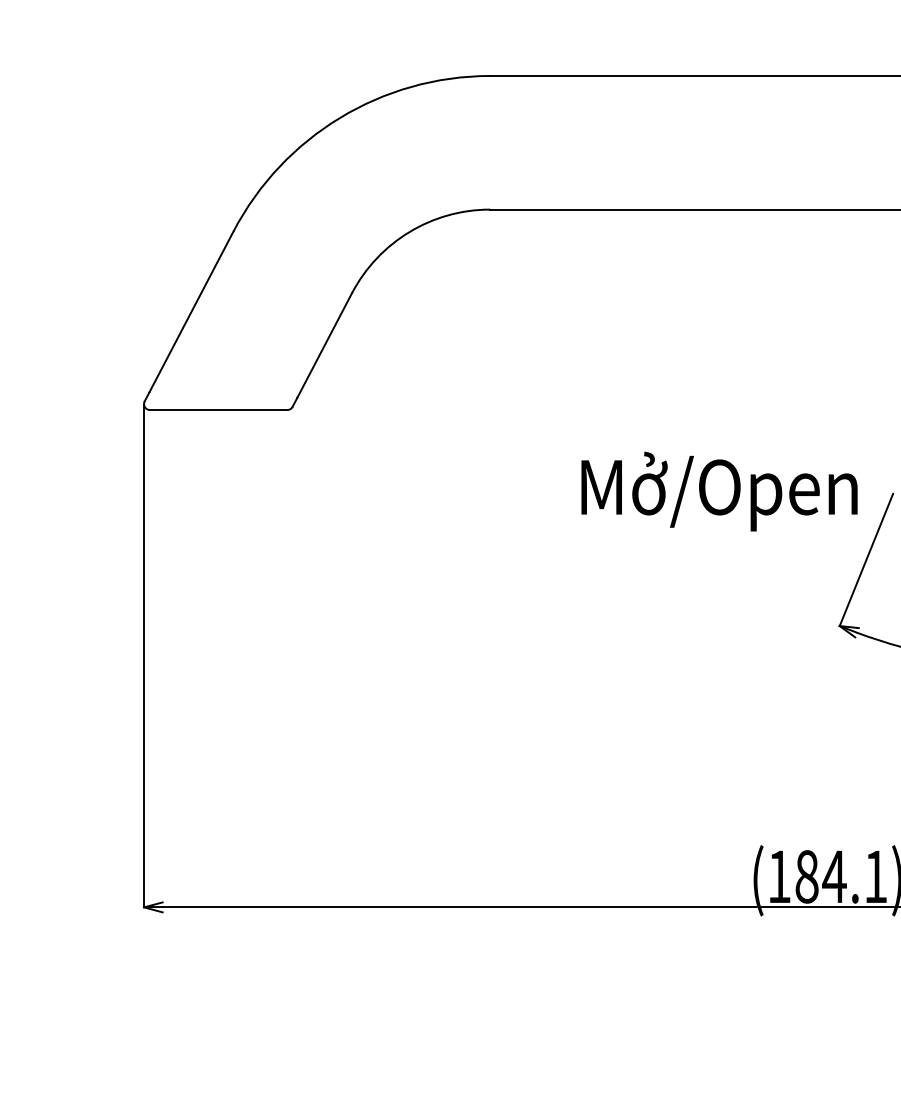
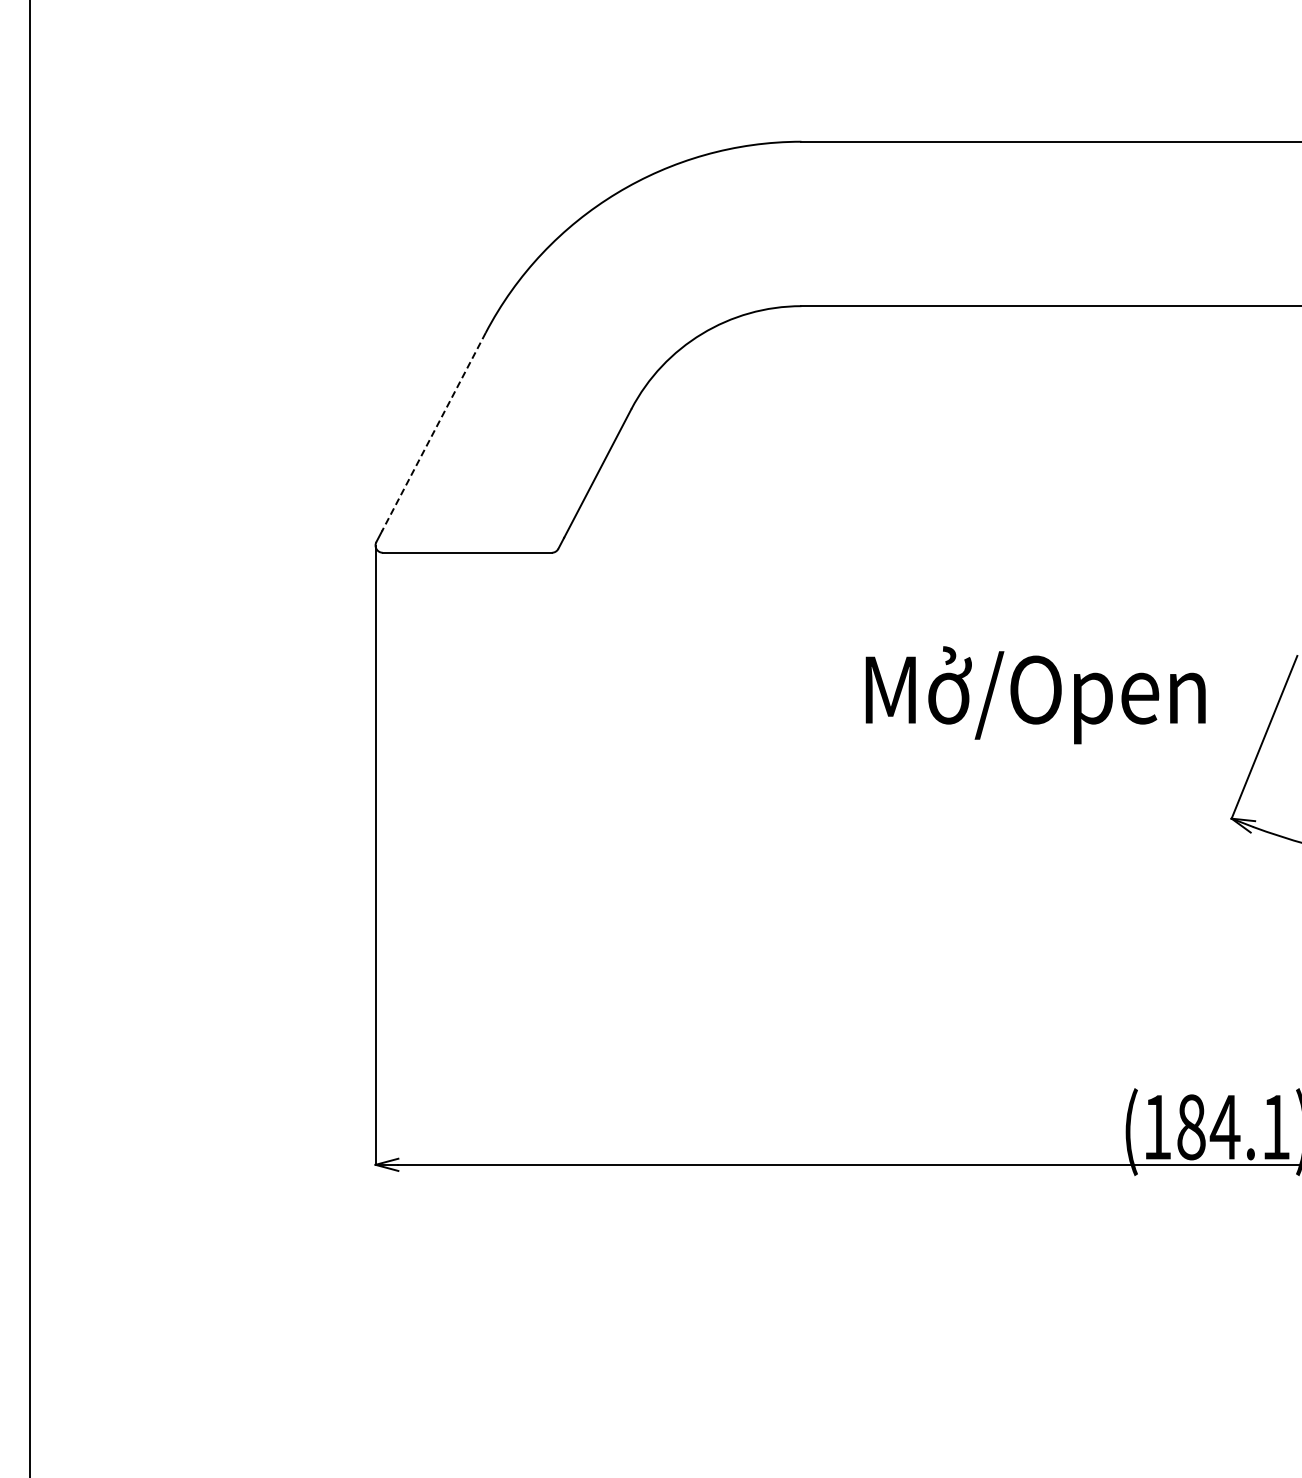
line: (191, 312) -> (433, 432), solid -> dashed
text: (719, 491) -> (1035, 695), moved

